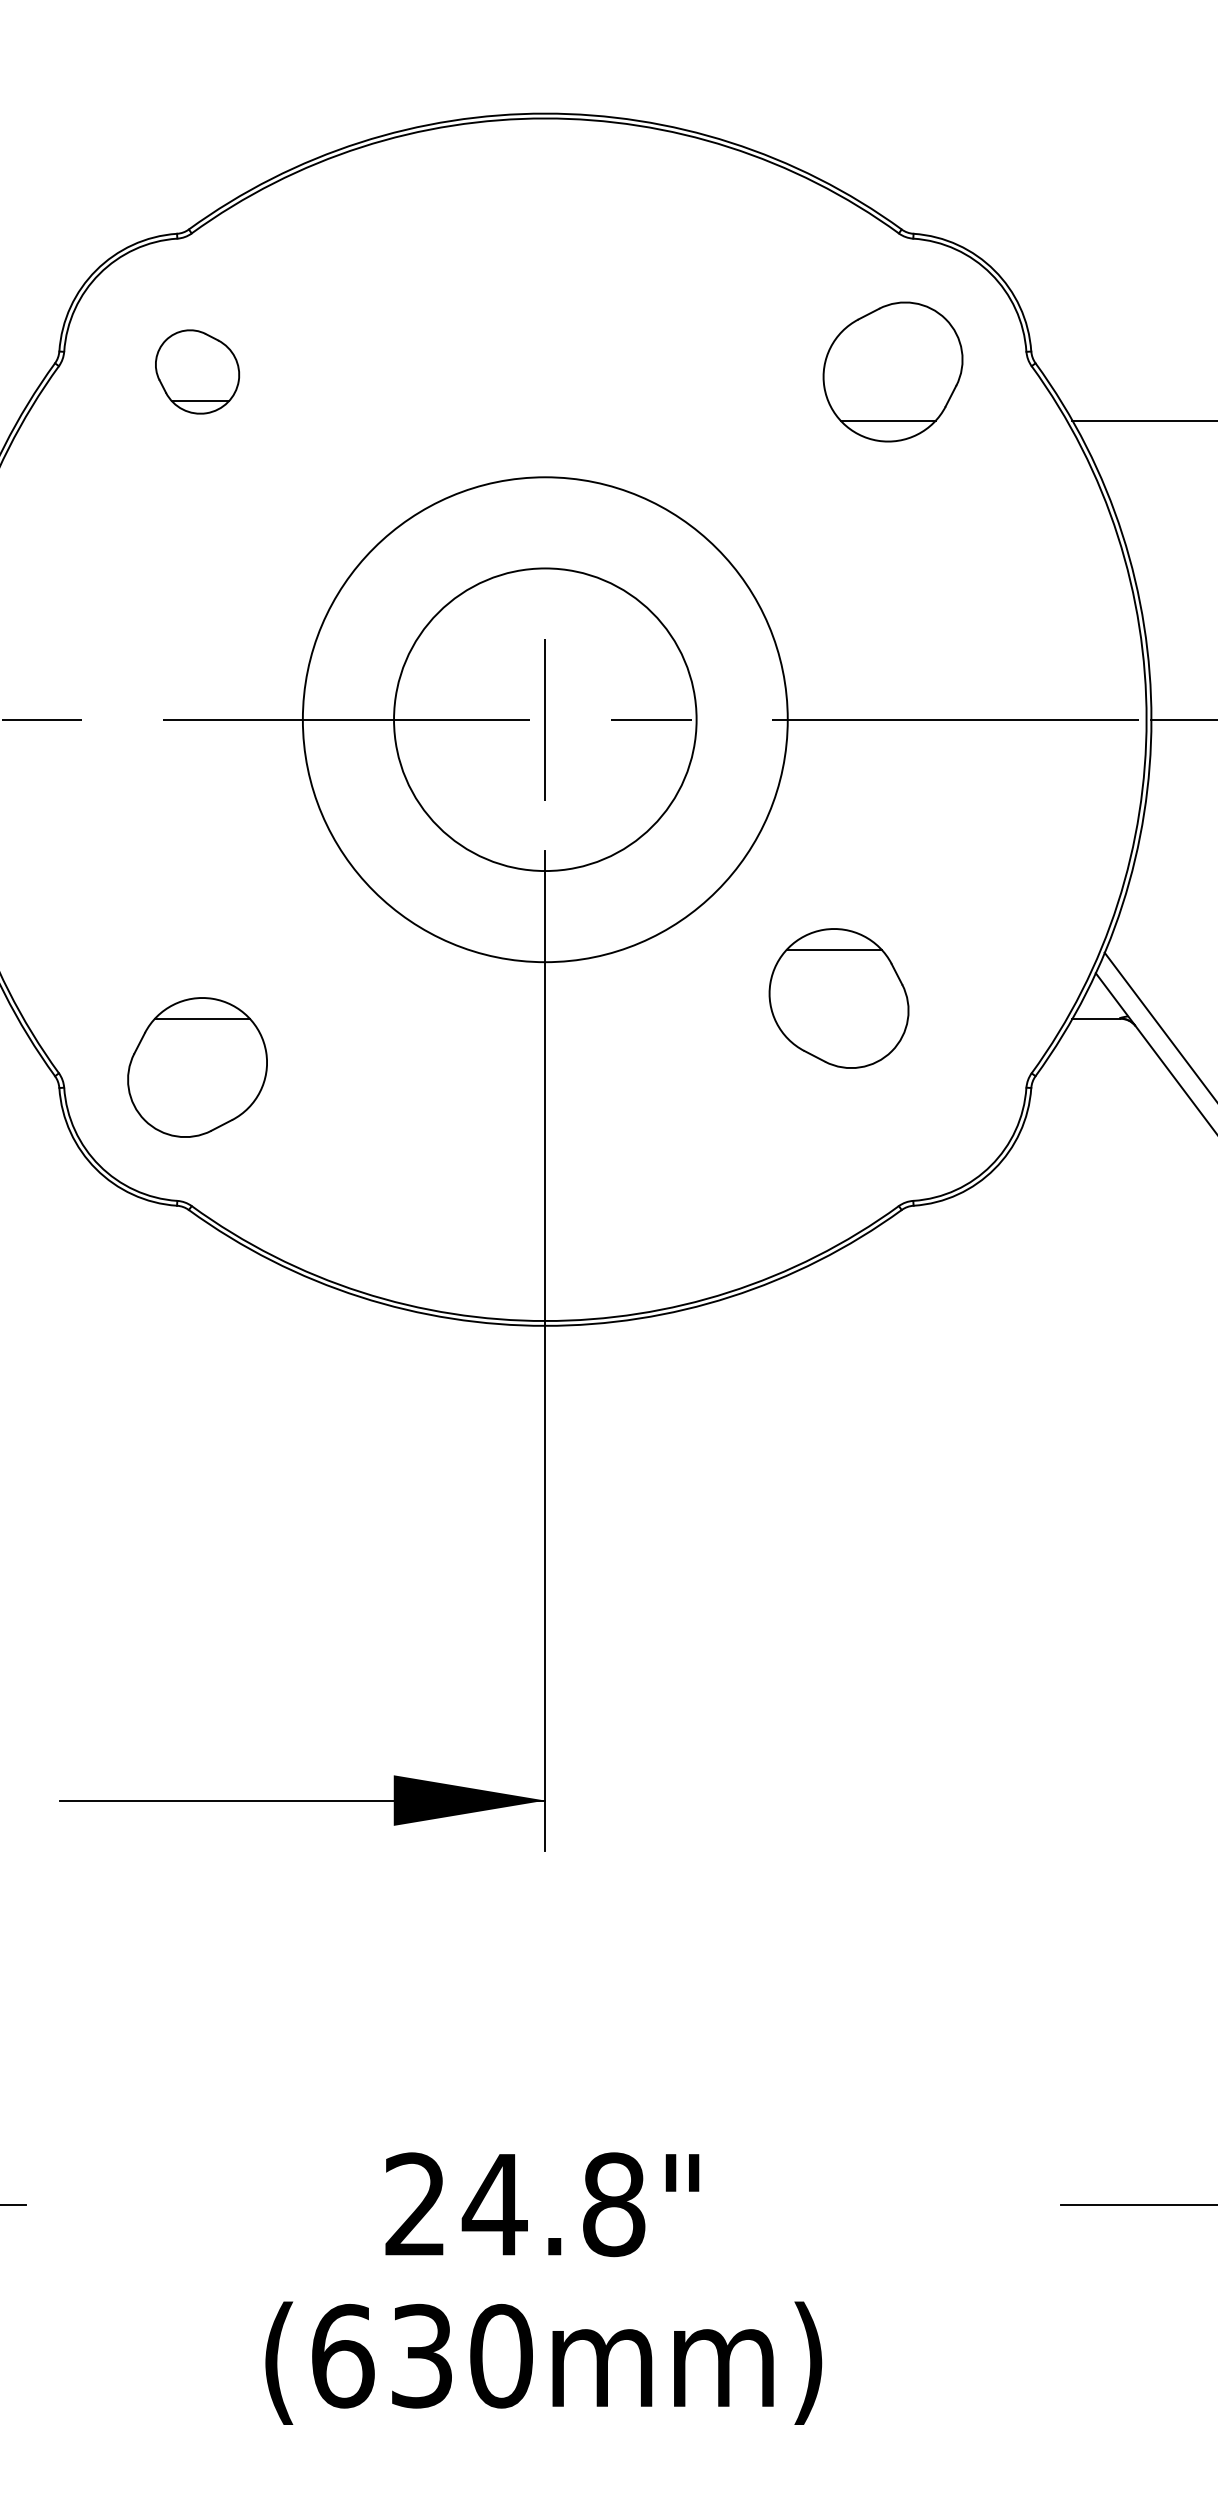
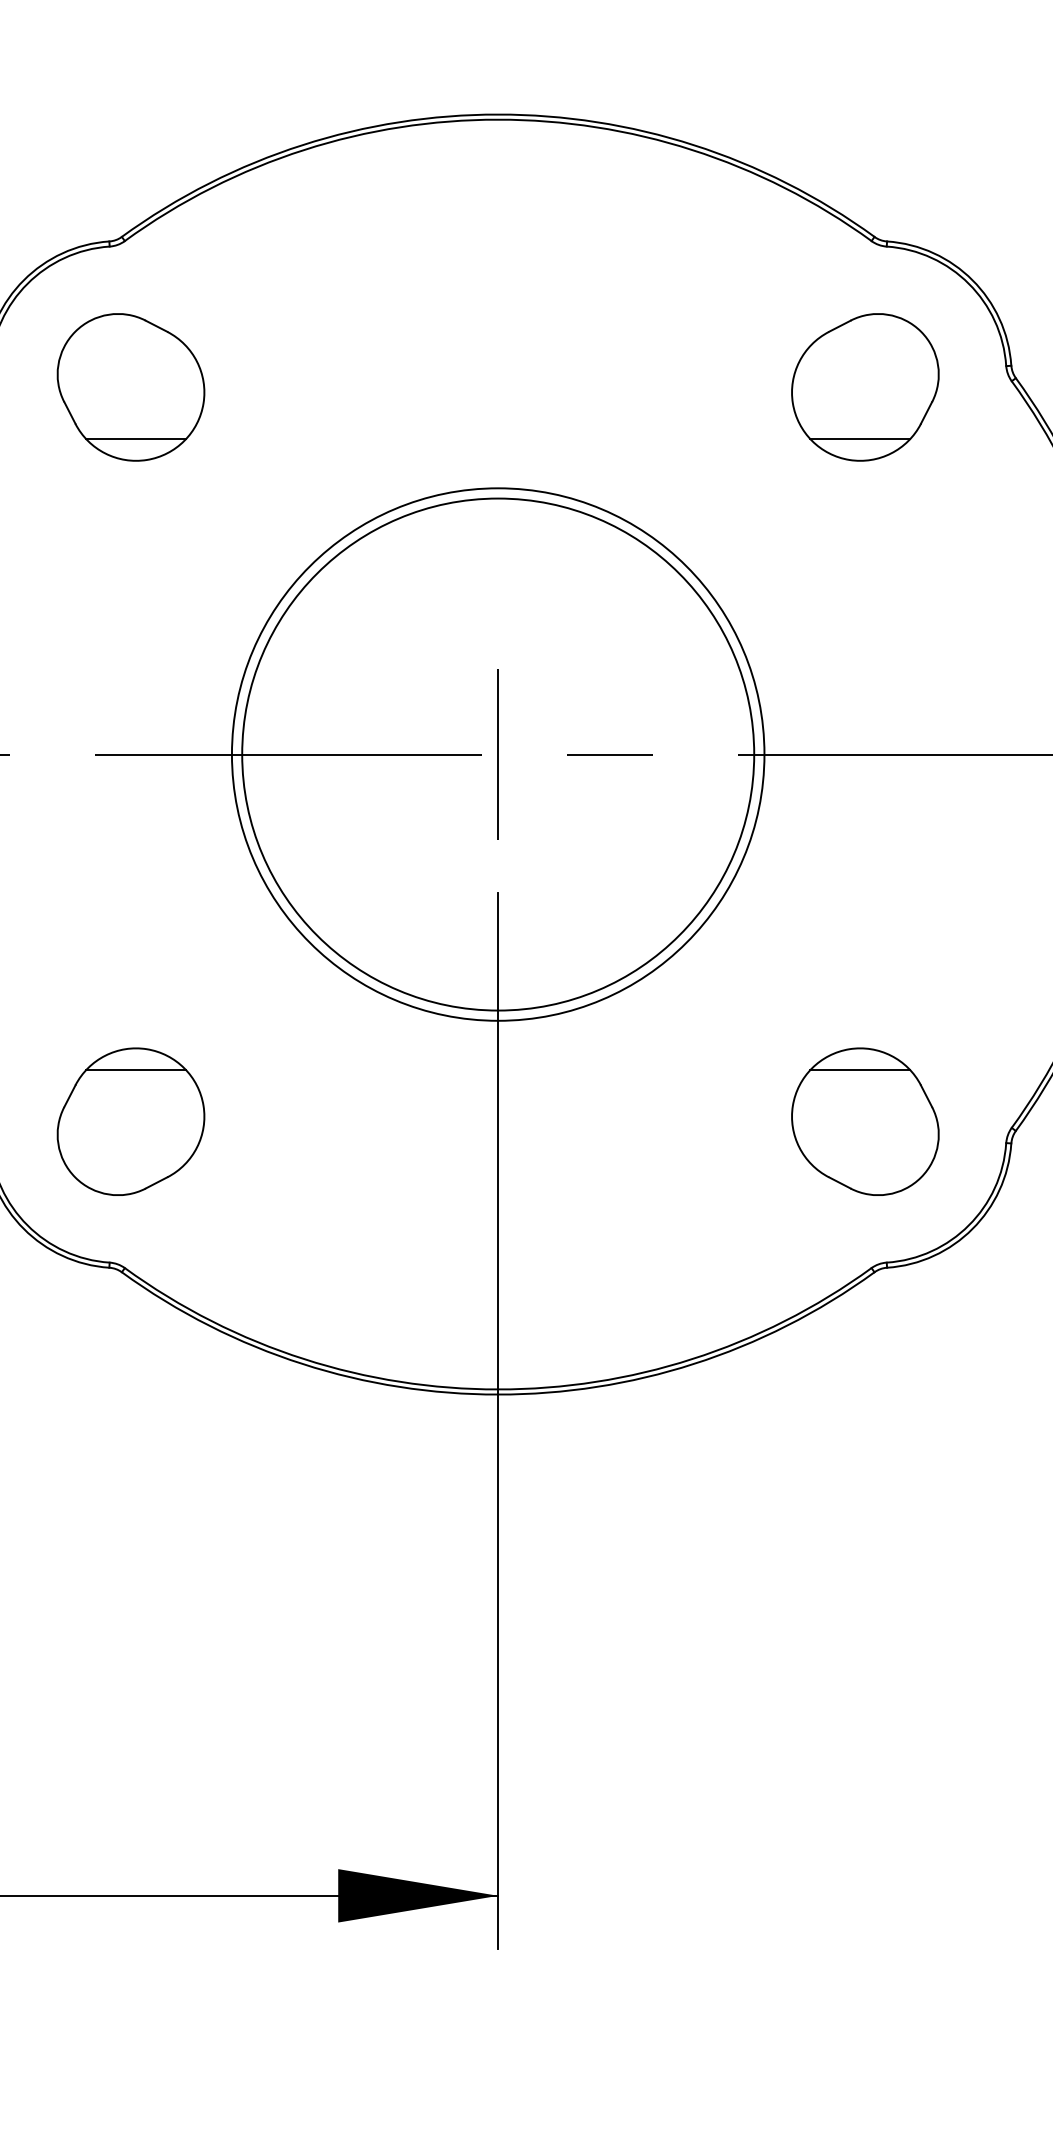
part: (197, 371) -> (130, 386), size x1.67
circle: (545, 719) -> (498, 754), size x1.67
part: (838, 998) -> (864, 1121), moved

